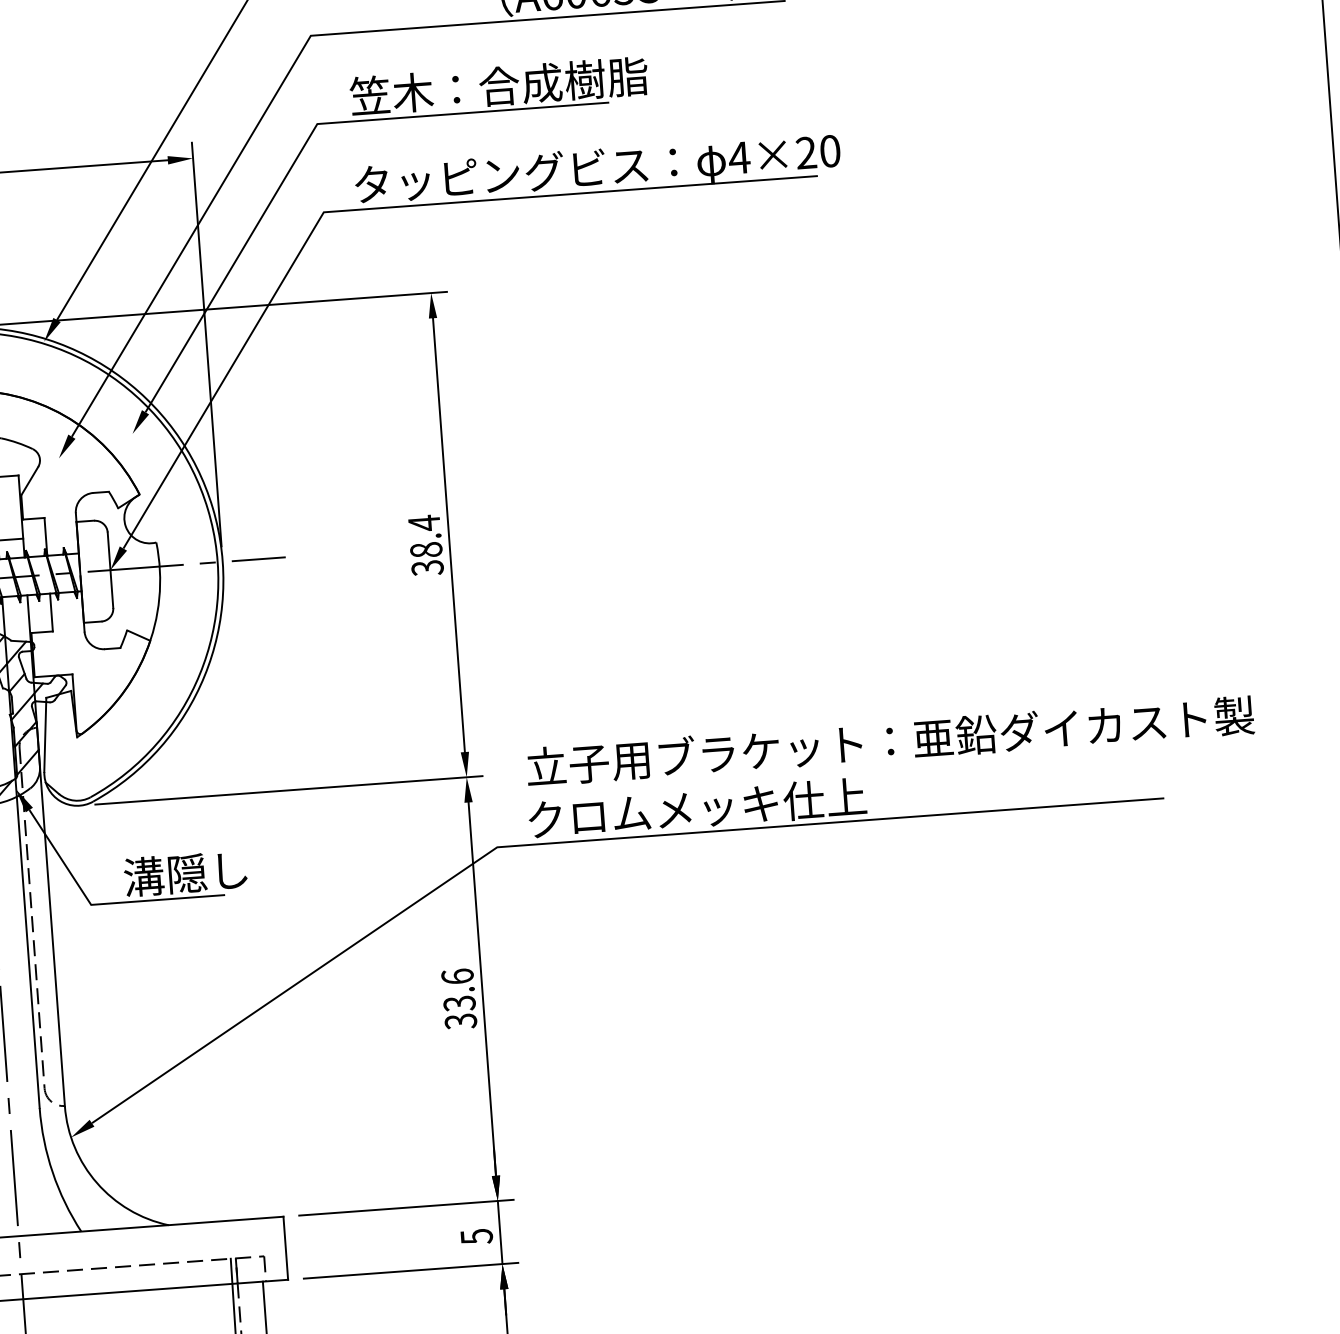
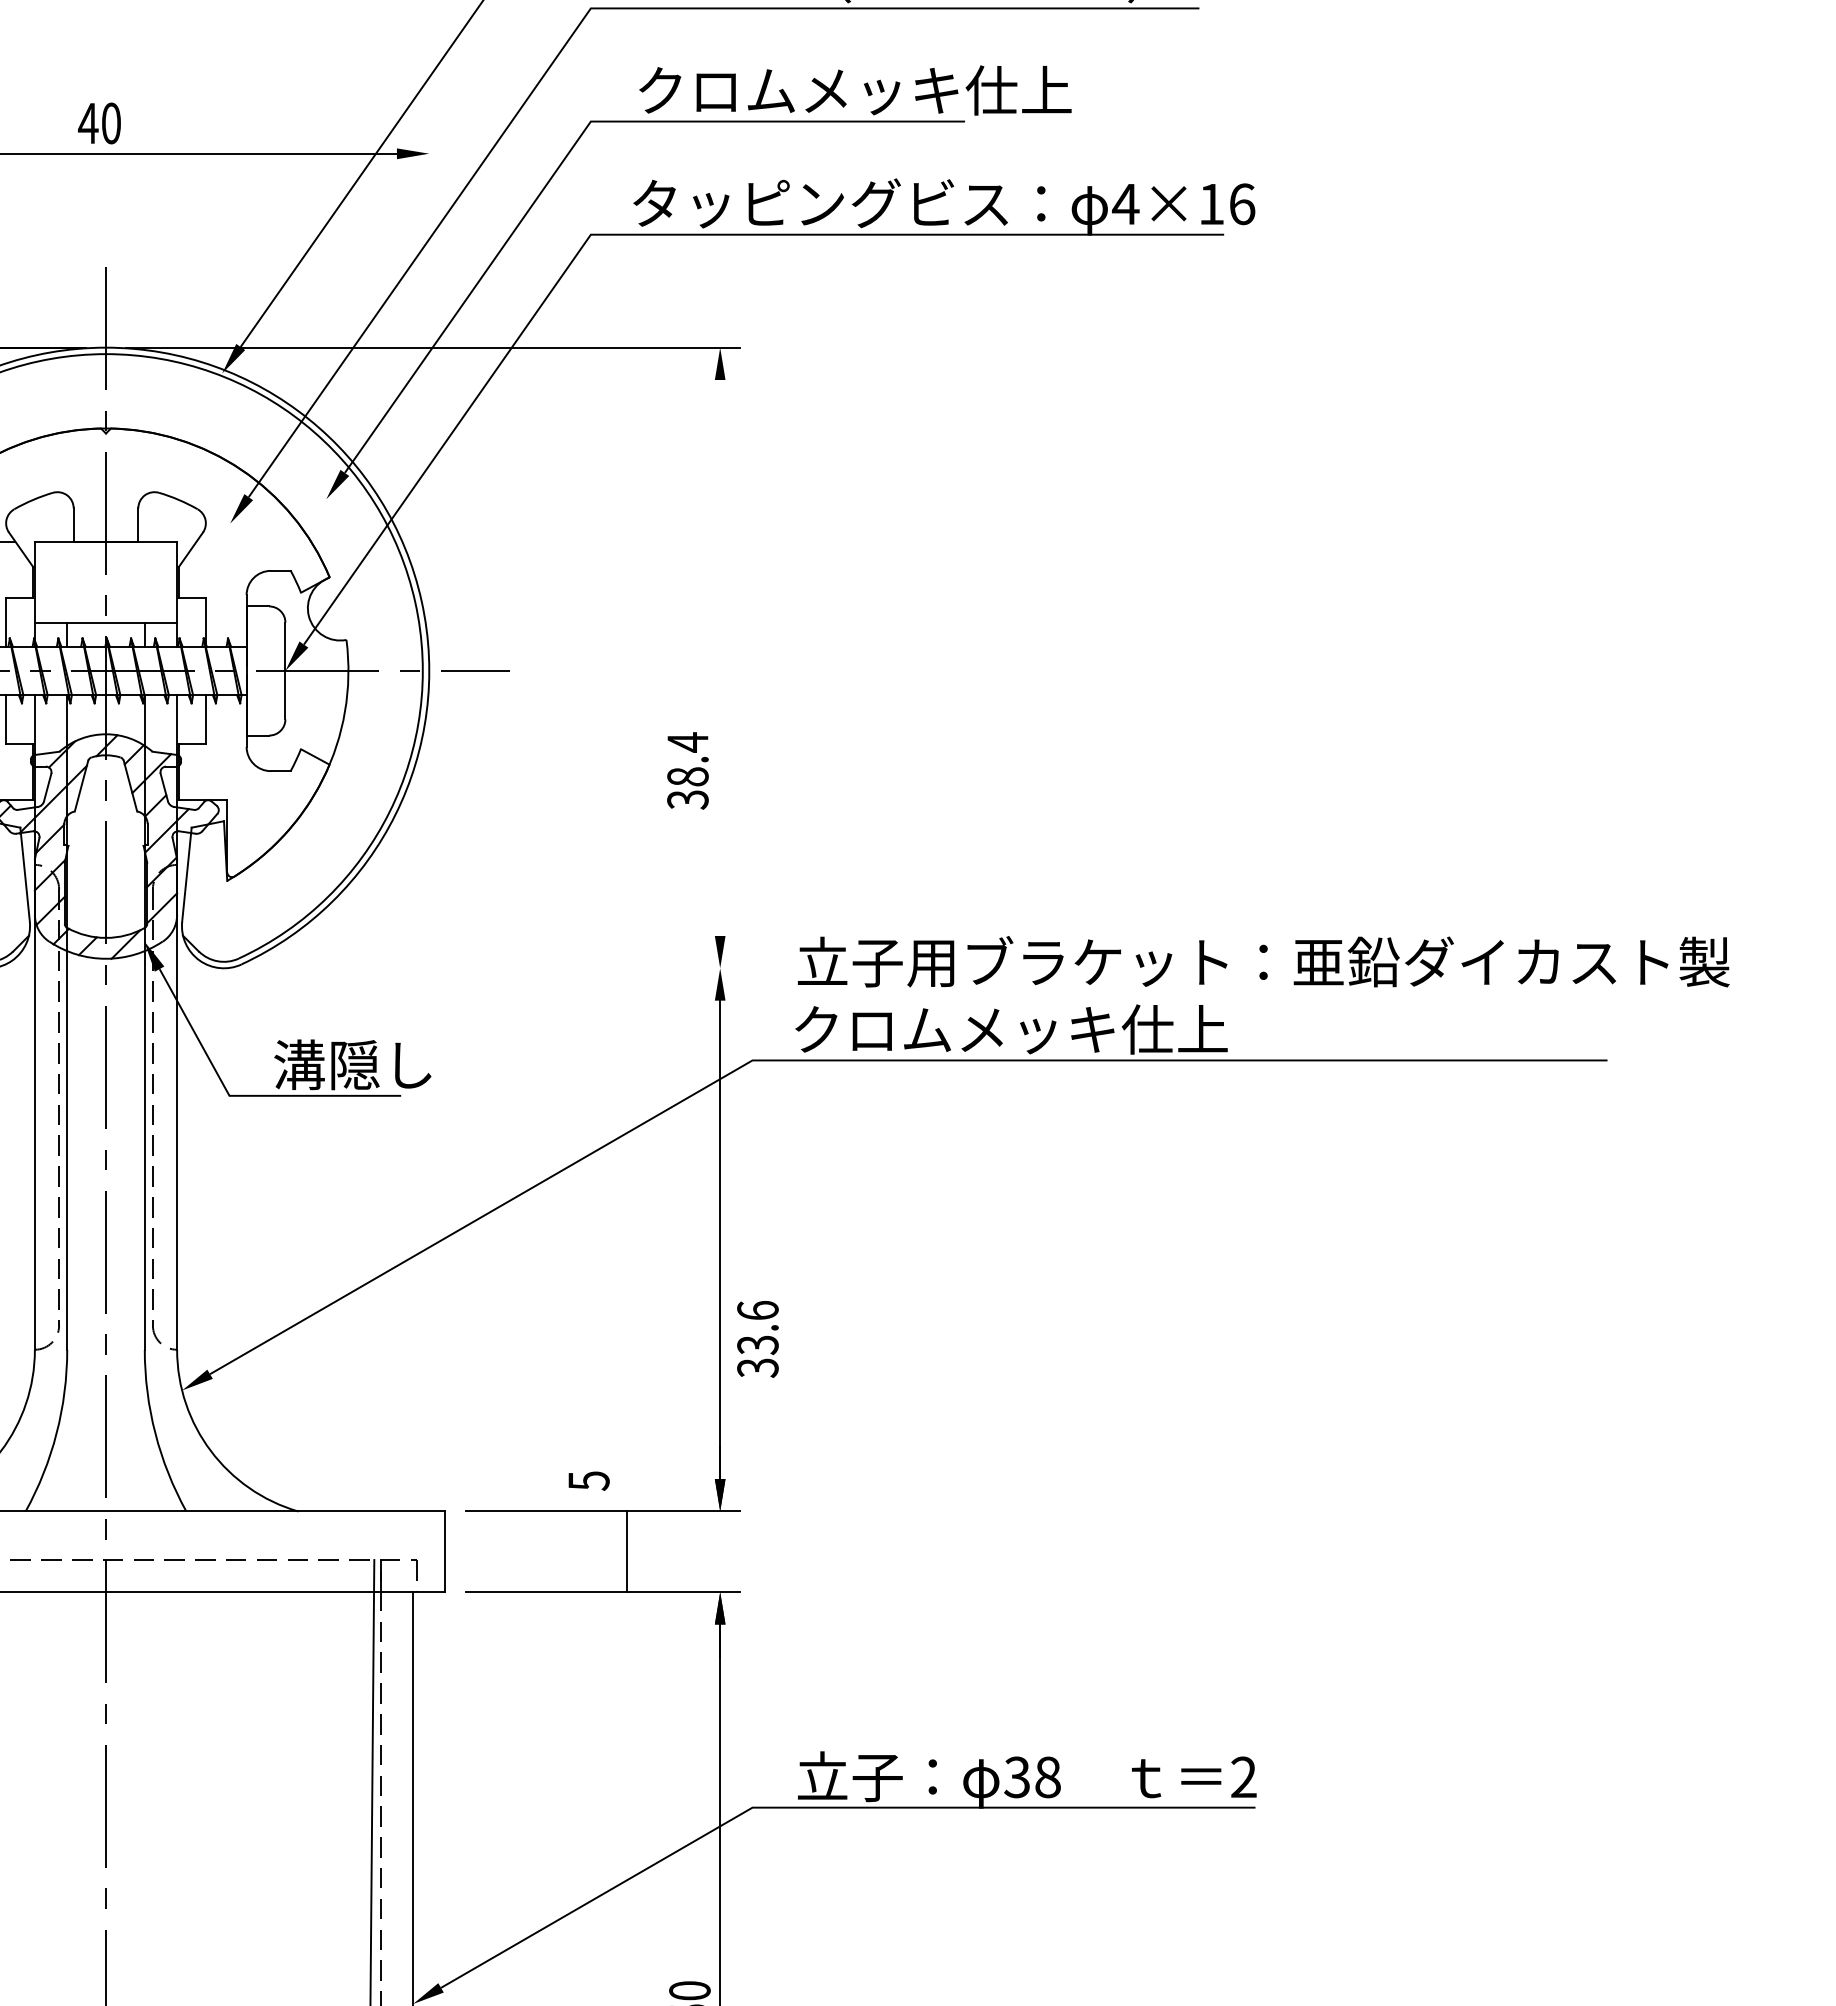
text: (520, 84) -> (853, 90), 笠木：合成樹脂 -> クロムメッキ仕上
text: (818, 152) -> (1227, 204), 4×20 -> 4×16
line: (206, 343) -> (429, 391), removed
line: (449, 535) -> (720, 658), removed
text: (425, 545) -> (687, 770), moved
line: (289, 790) -> (492, 968), removed
text: (458, 999) -> (757, 1339), moved
line: (500, 1232) -> (627, 1551), moved
text: (476, 1236) -> (588, 1480), moved

